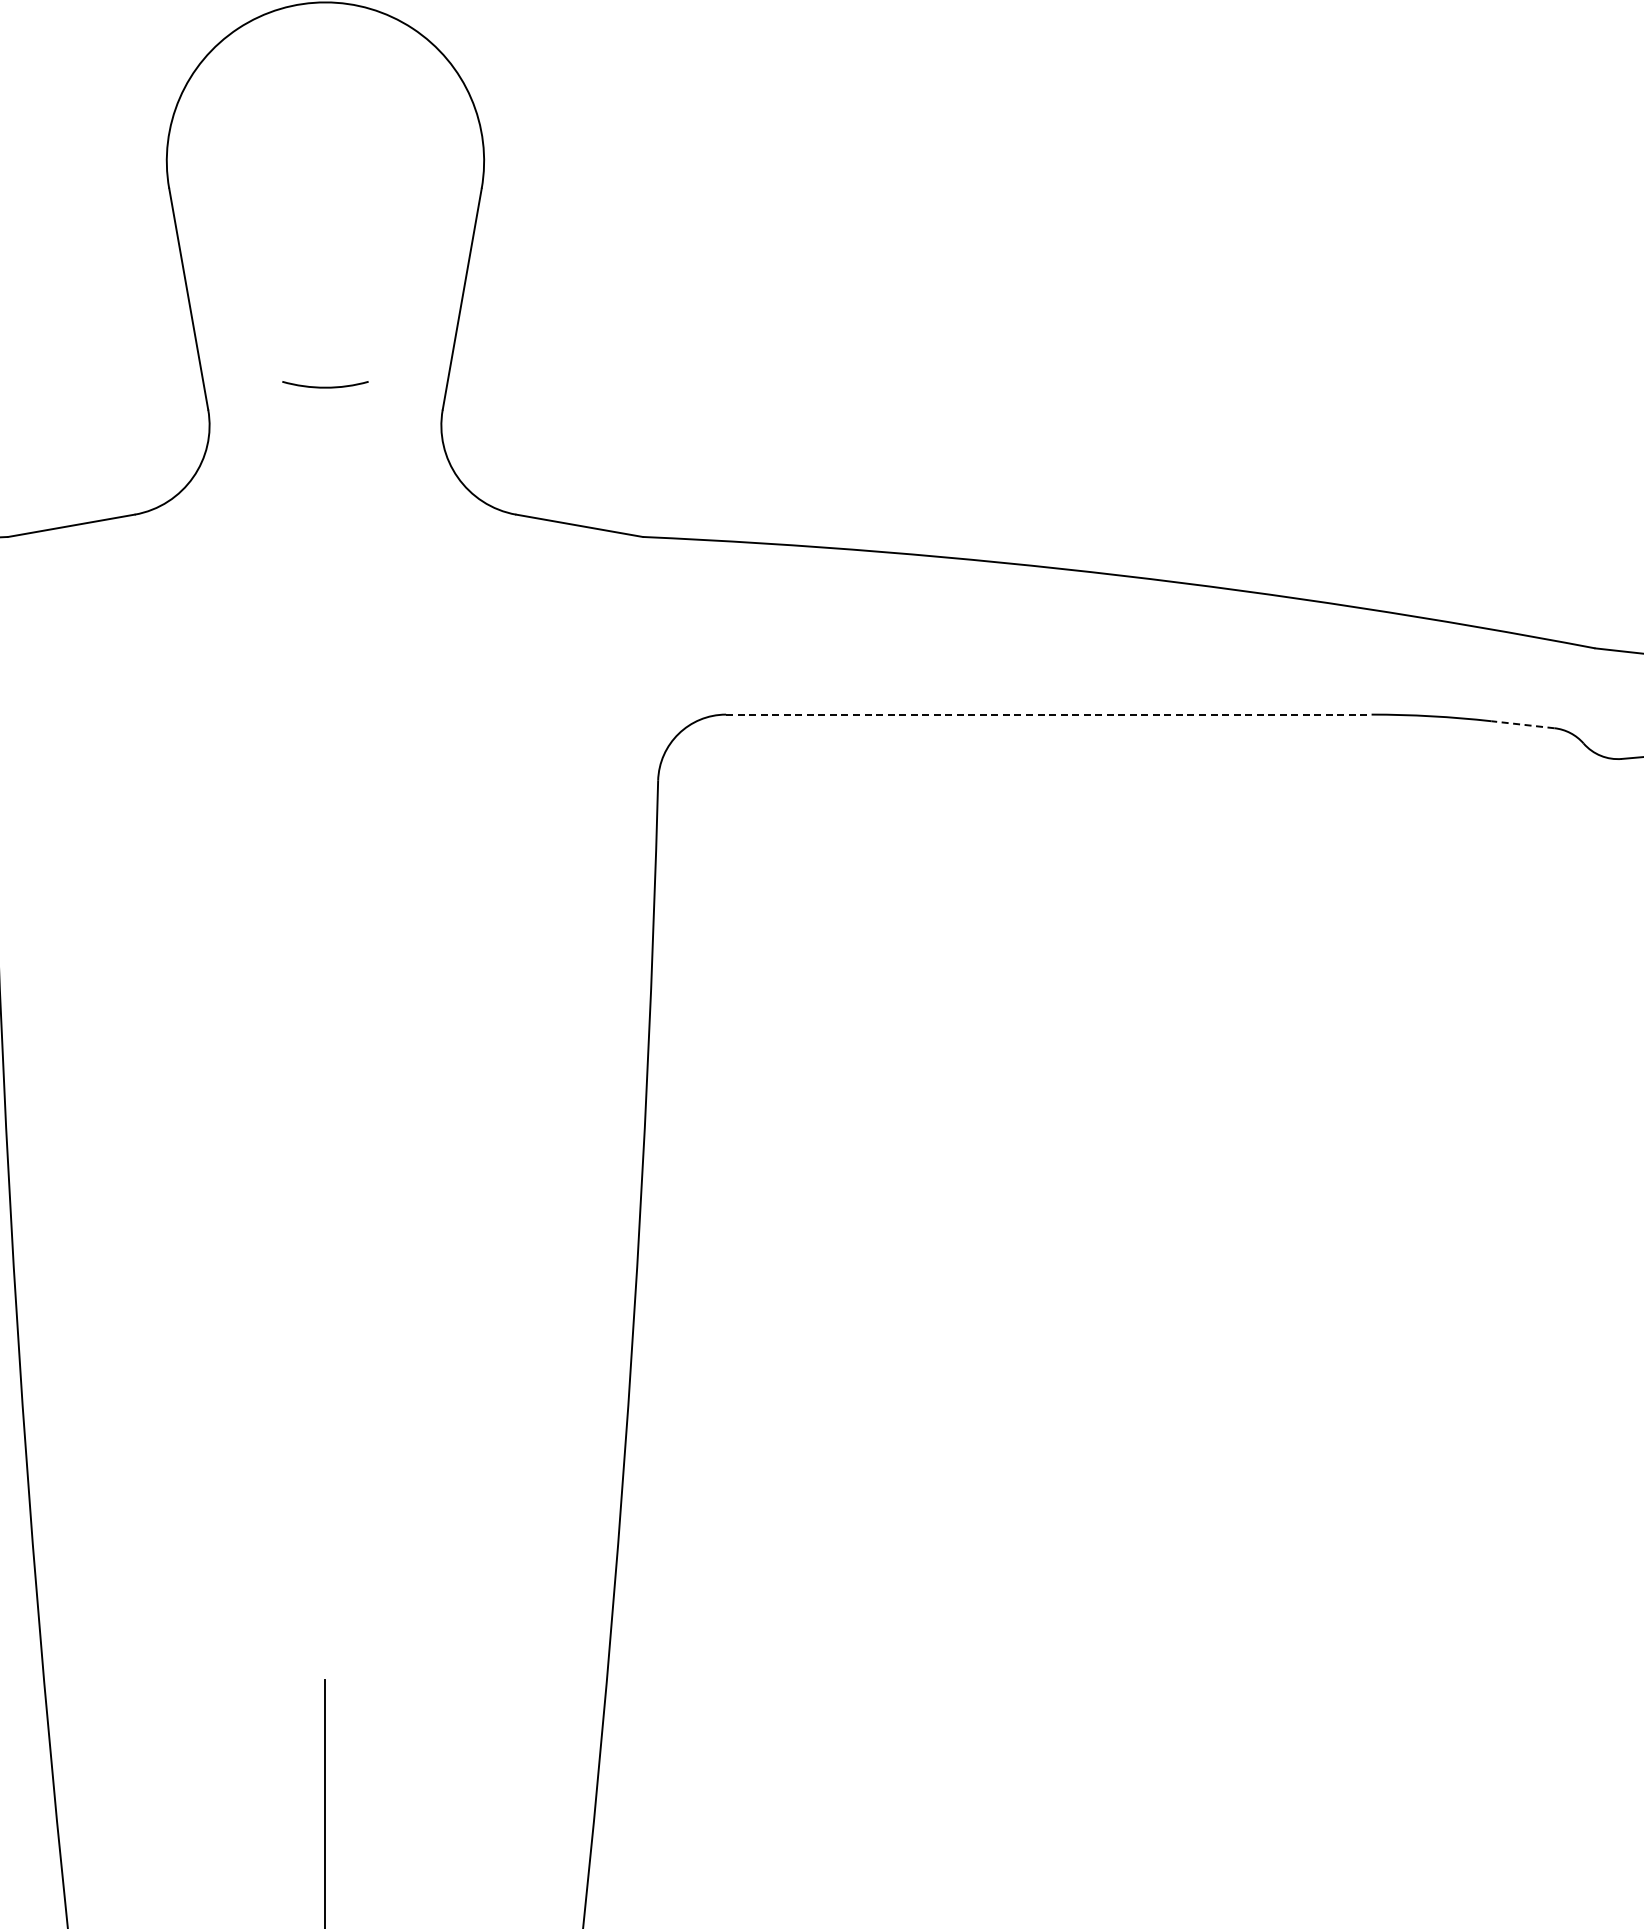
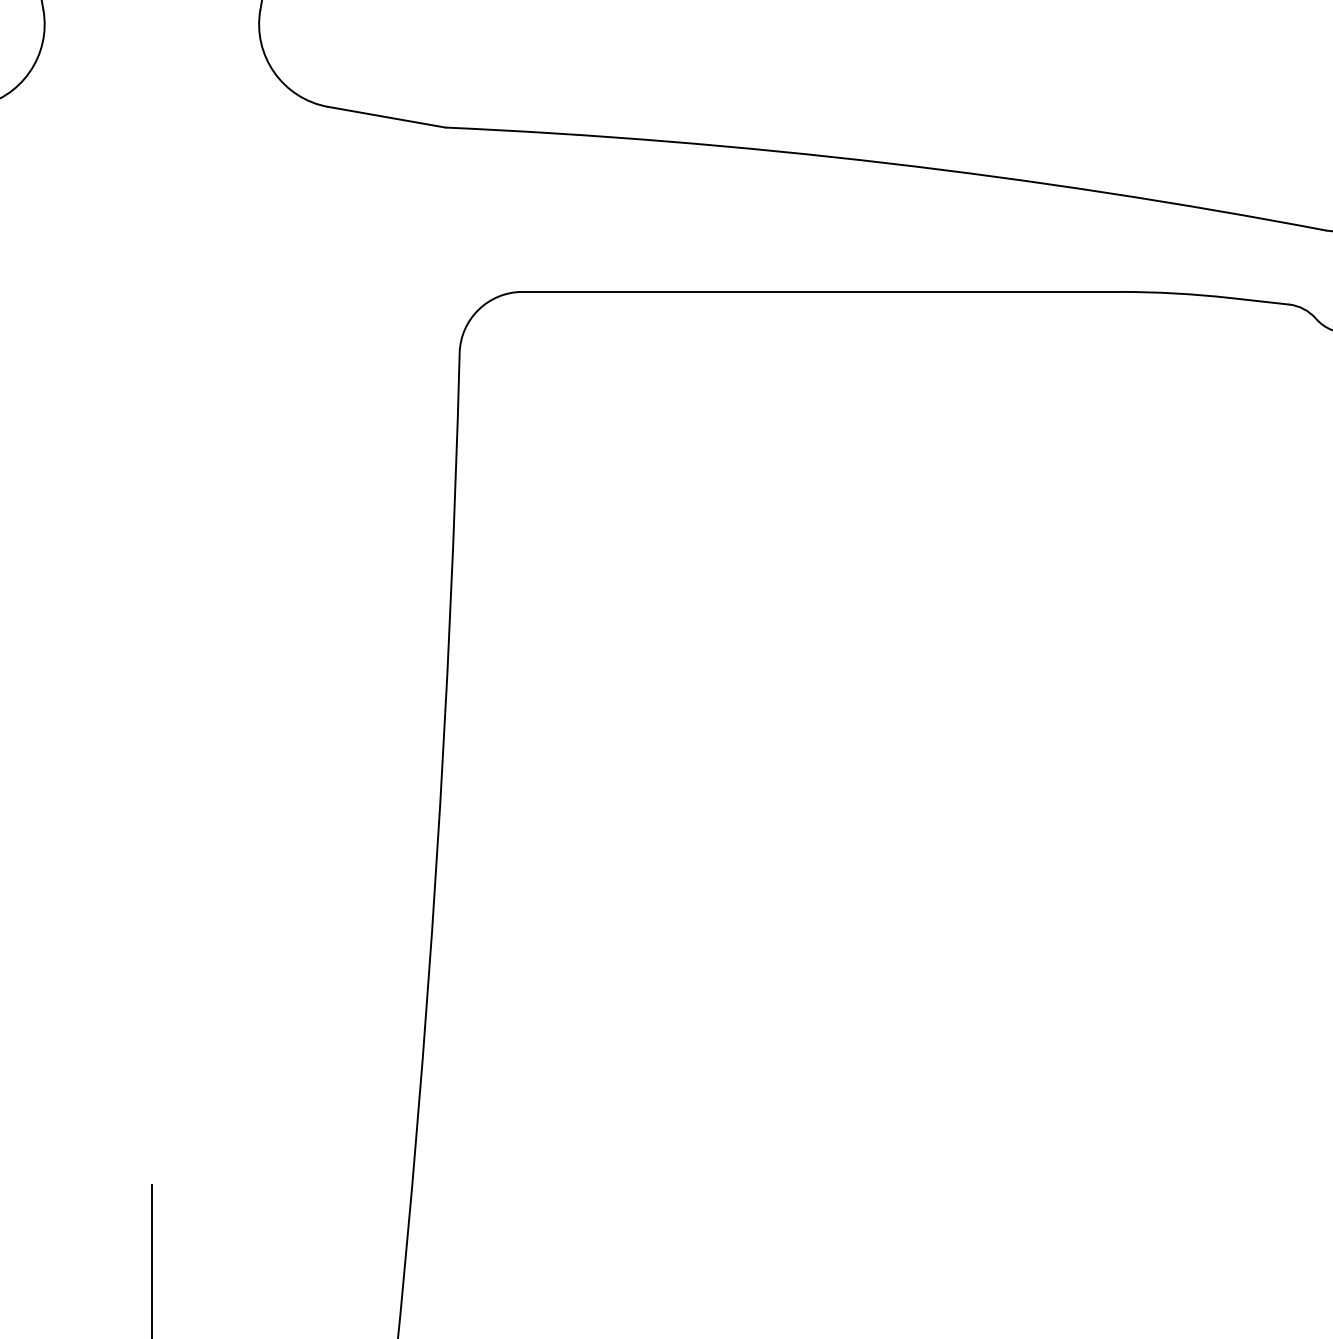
line: (1048, 714) -> (820, 291), dashed -> solid
line: (1522, 724) -> (1259, 301), dashed -> solid

